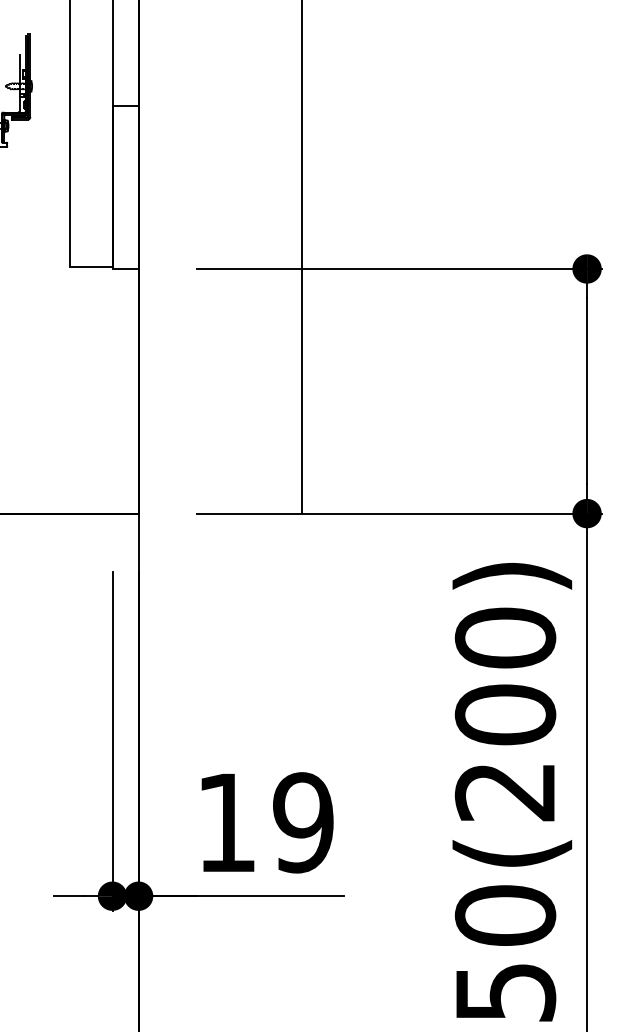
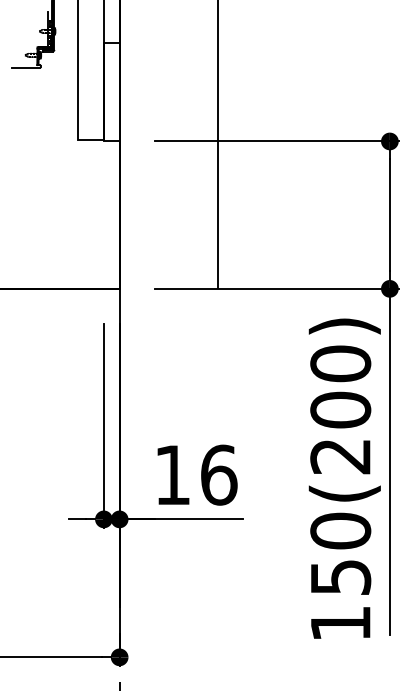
text: (302, 821) -> (218, 474), 19 -> 16

